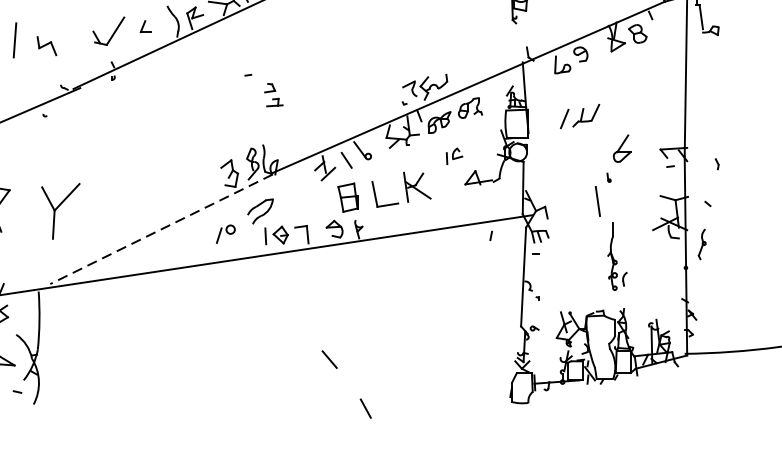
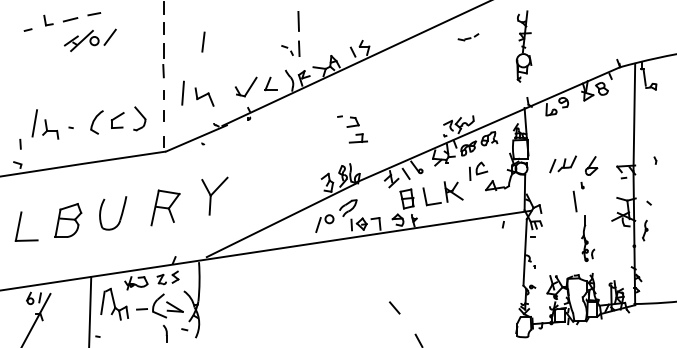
part: (144, 25) -> (270, 83), size x1.67
part: (46, 45) -> (204, 96), size x1.43
part: (272, 94) -> (356, 129), size x1.67
part: (579, 116) -> (562, 164), moved
part: (454, 155) -> (478, 170), size x1.67
part: (717, 164) -> (655, 160), moved
part: (60, 210) -> (214, 195), moved
line: (161, 229) -> (281, 220), dashed -> solid
part: (225, 234) -> (324, 223), size x1.43

